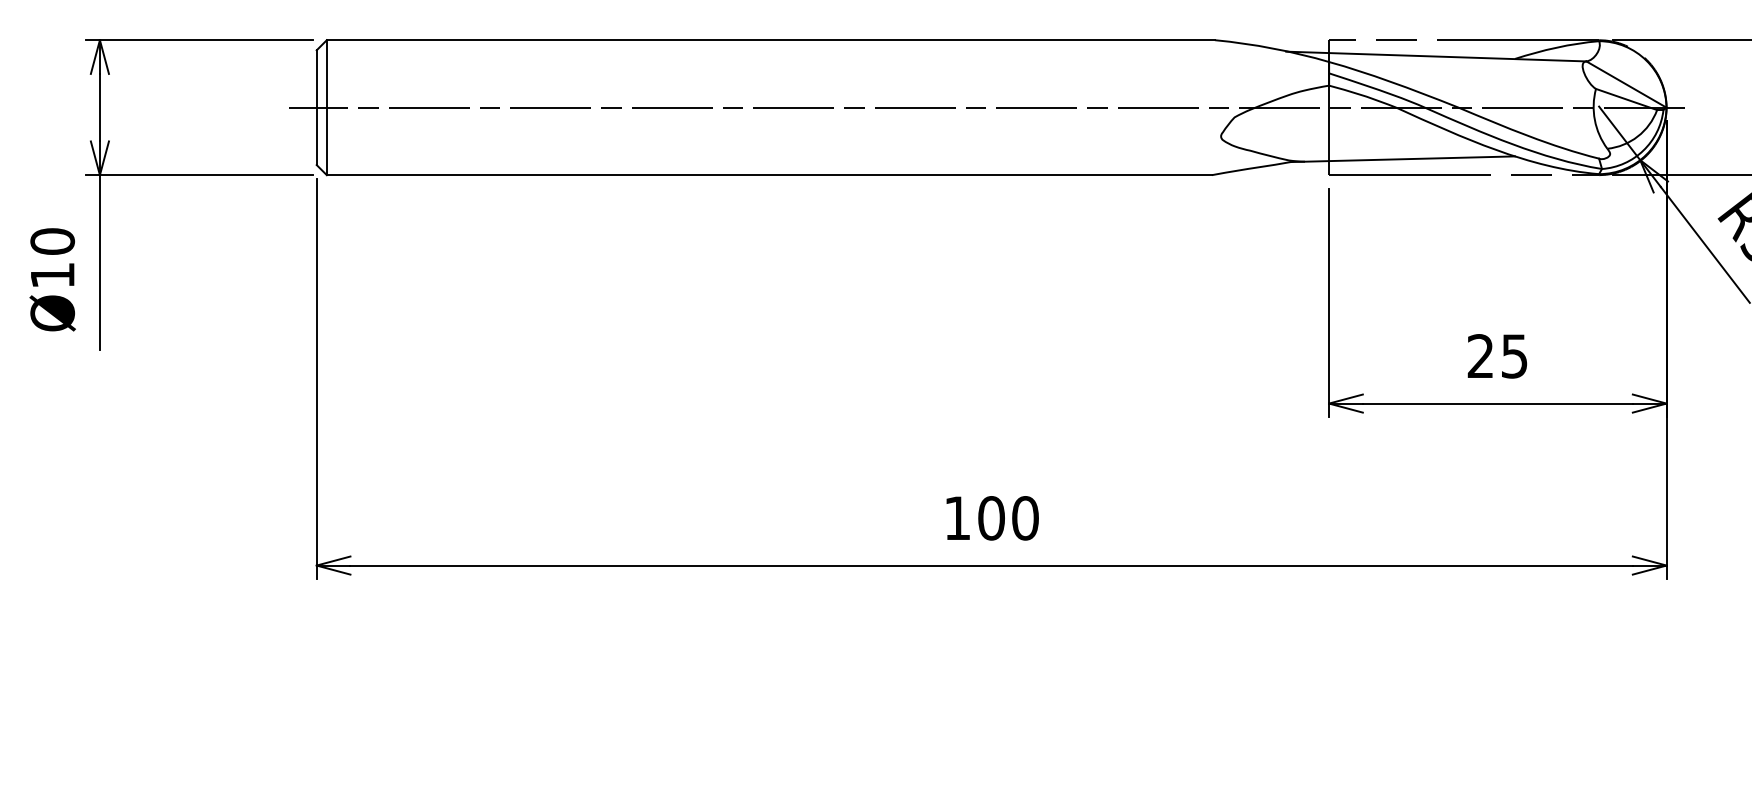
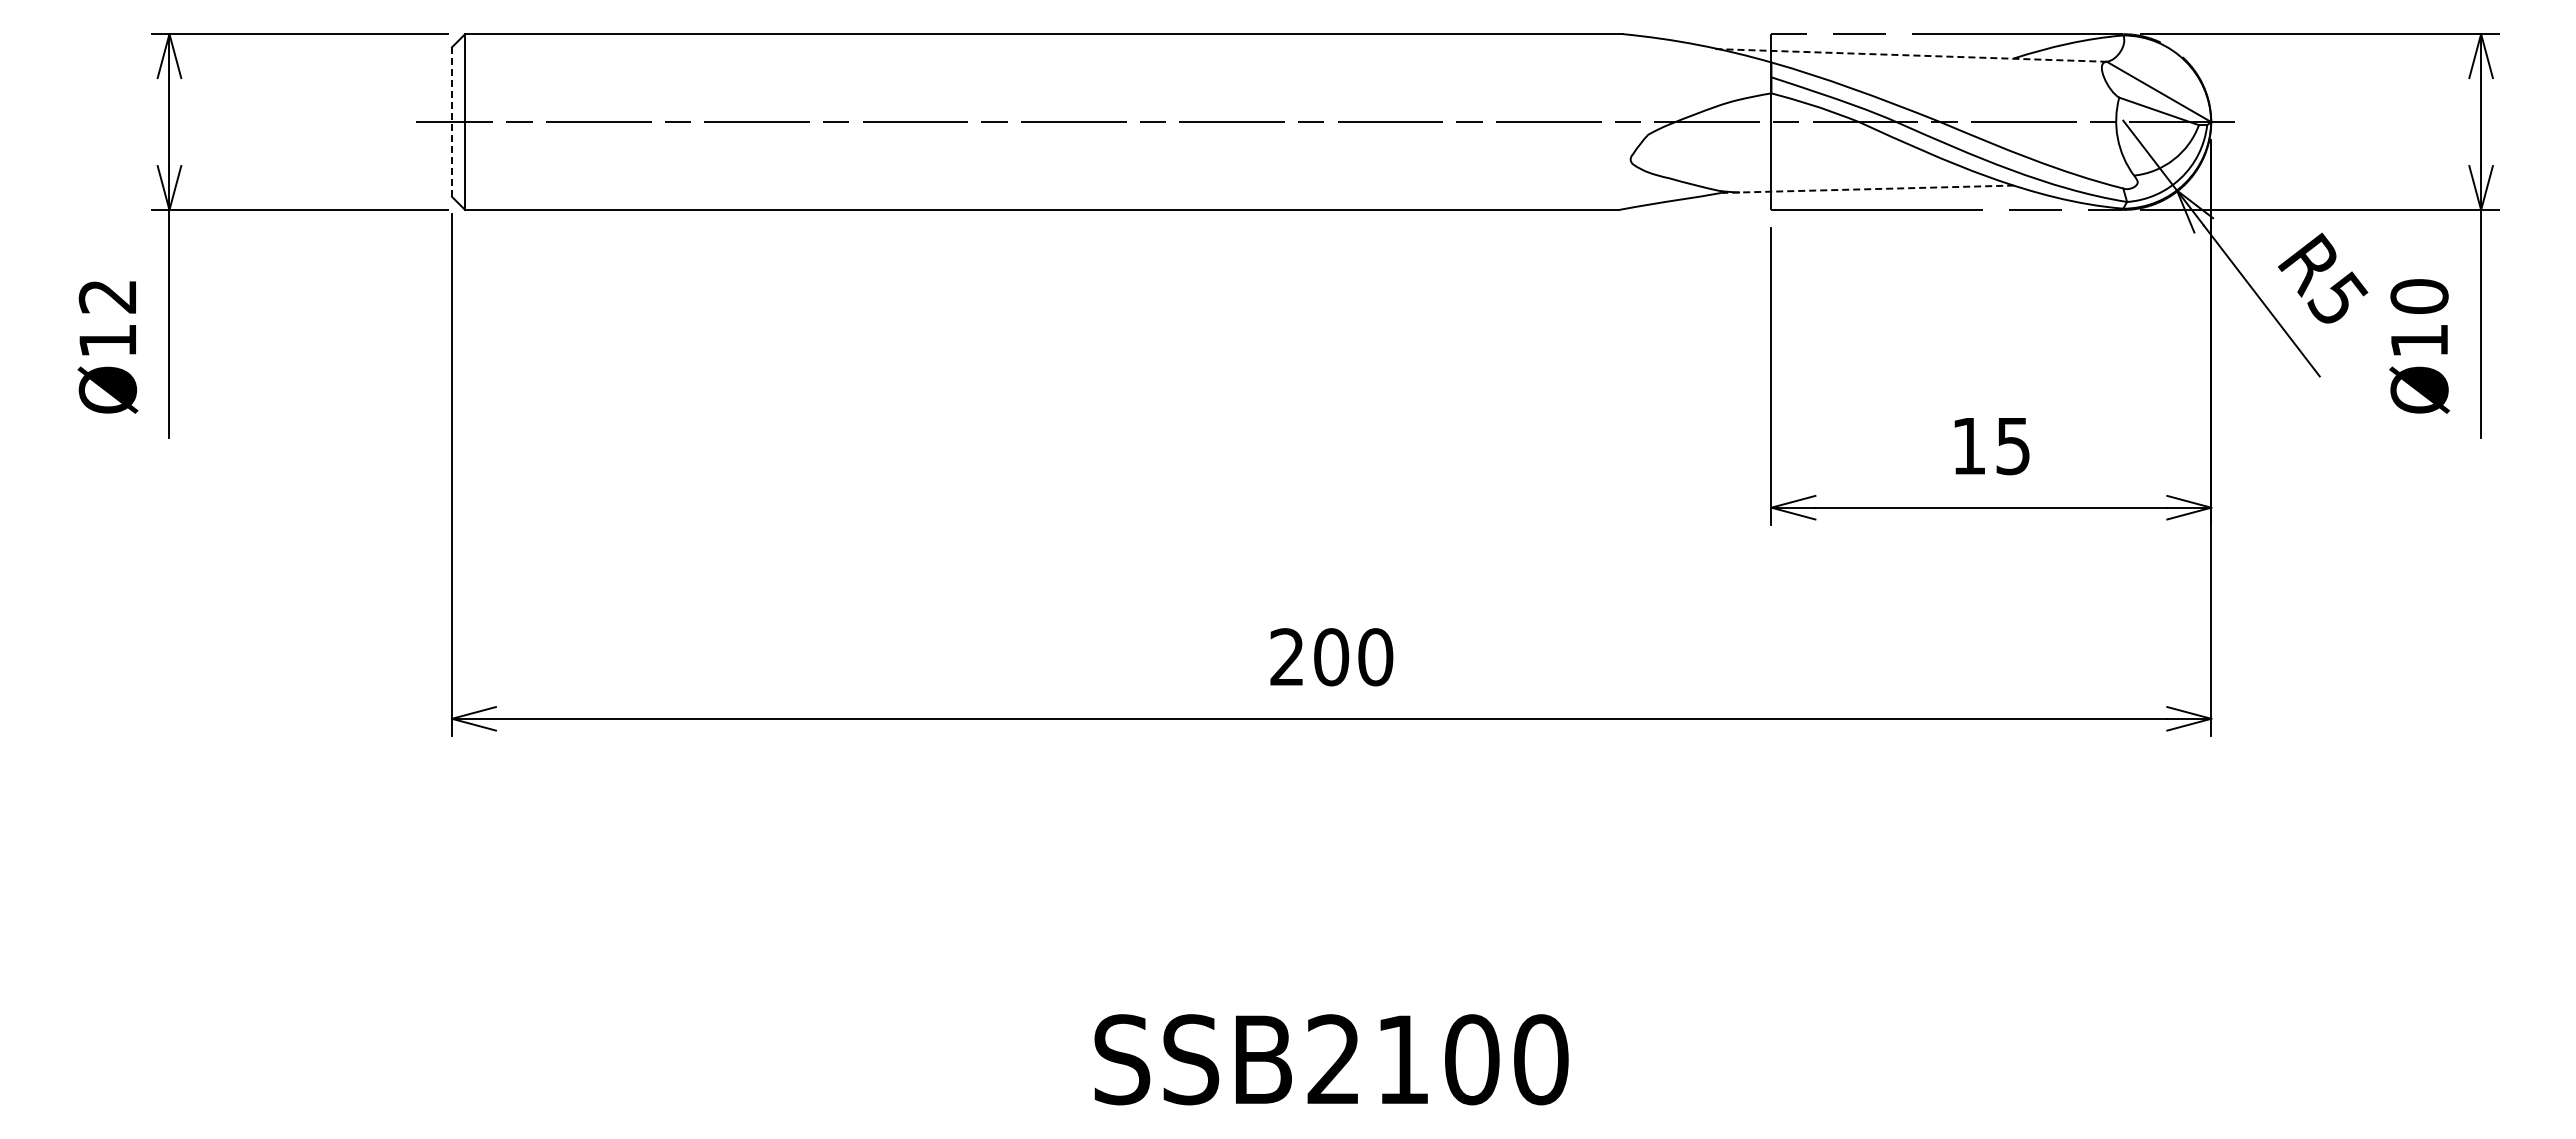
line: (1436, 56) -> (1911, 55), solid -> dashed
line: (317, 108) -> (452, 122), solid -> dashed
line: (1402, 159) -> (1867, 189), solid -> dashed
text: (52, 241) -> (107, 296), Ø10 -> Ø12
text: (1480, 355) -> (1968, 445), 25 -> 15
text: (957, 517) -> (1286, 656), 100 -> 200

